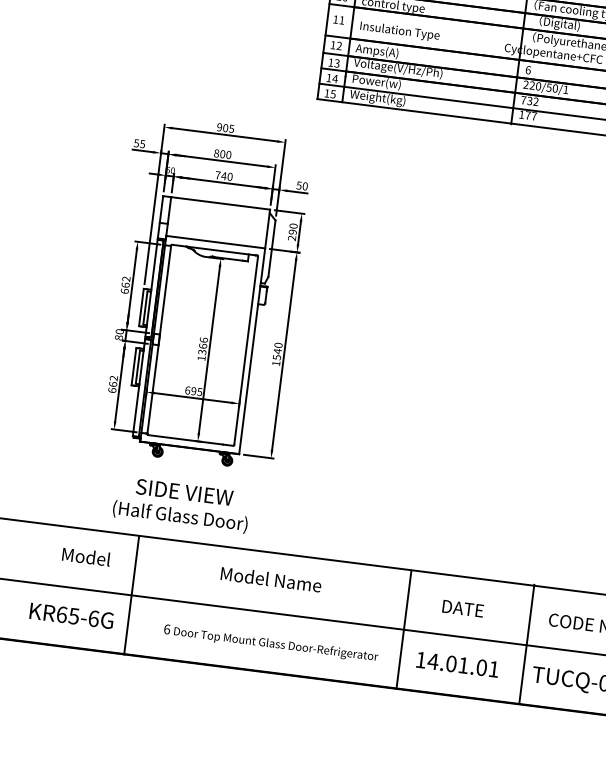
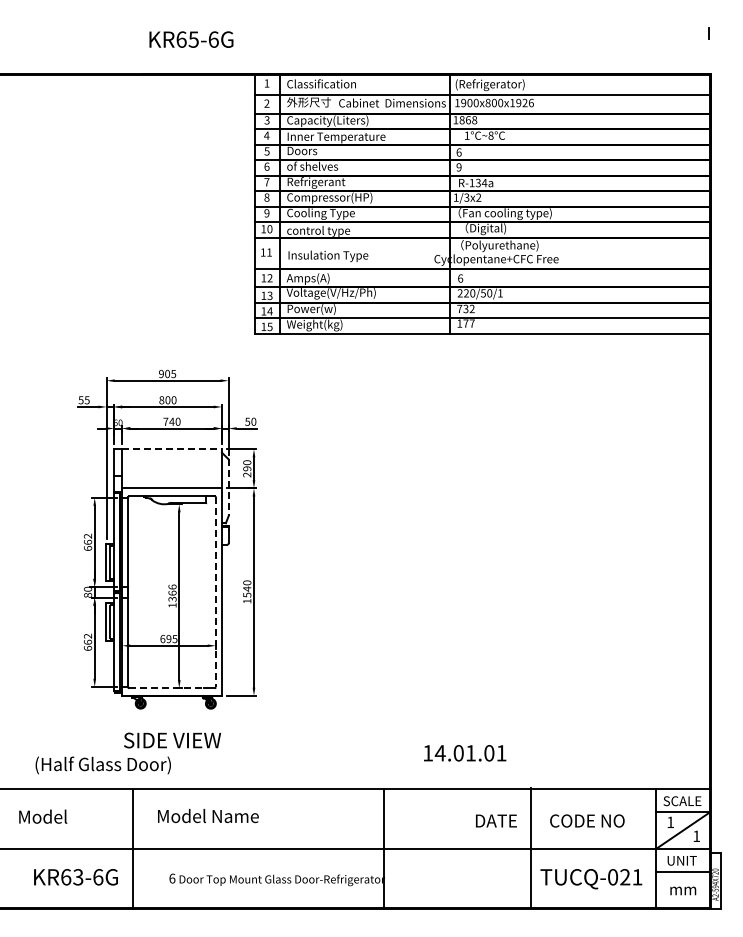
line: (221, 203) -> (172, 449), solid -> dashed
line: (271, 249) -> (228, 488), solid -> dashed
line: (245, 350) -> (215, 592), solid -> dashed
line: (185, 440) -> (166, 688), solid -> dashed
text: (179, 516) -> (102, 765), moved
text: (86, 556) -> (43, 816), moved
text: (271, 579) -> (208, 816), moved
text: (463, 608) -> (496, 820), moved
text: (74, 615) -> (78, 876), KR65-6G -> KR63-6G
line: (404, 628) -> (384, 848), moved
text: (458, 665) -> (465, 753), moved

